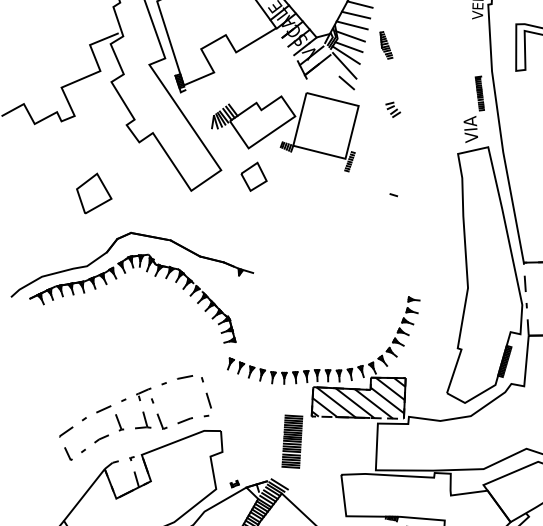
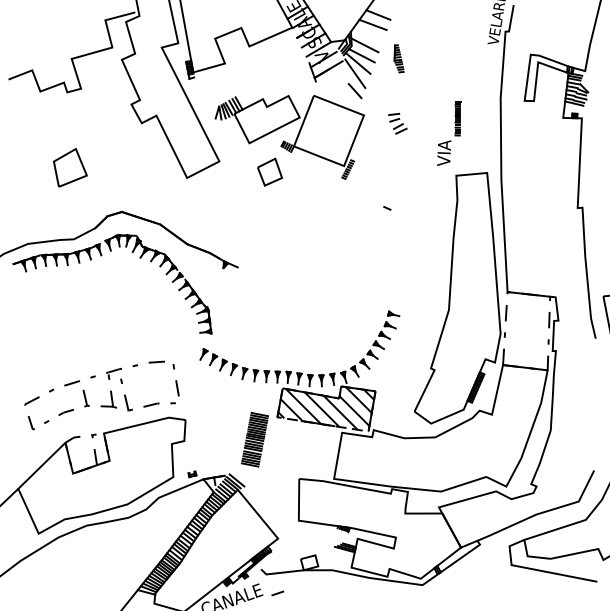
line: (351, 25) -> (367, 34), removed
part: (392, 109) -> (397, 123), size x1.4
part: (473, 109) -> (449, 133), moved
part: (254, 176) -> (270, 171), moved
part: (94, 192) -> (70, 167), moved

